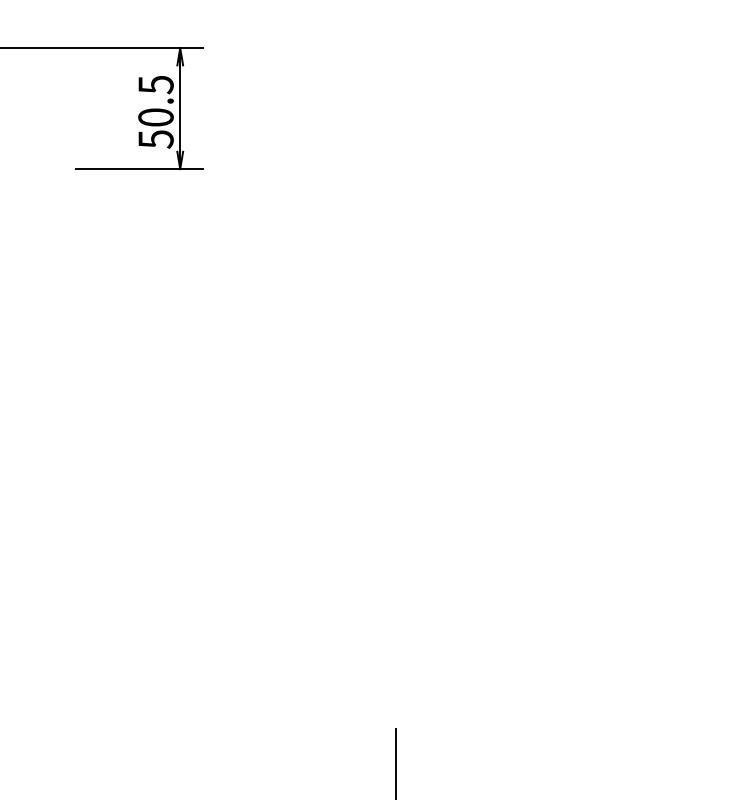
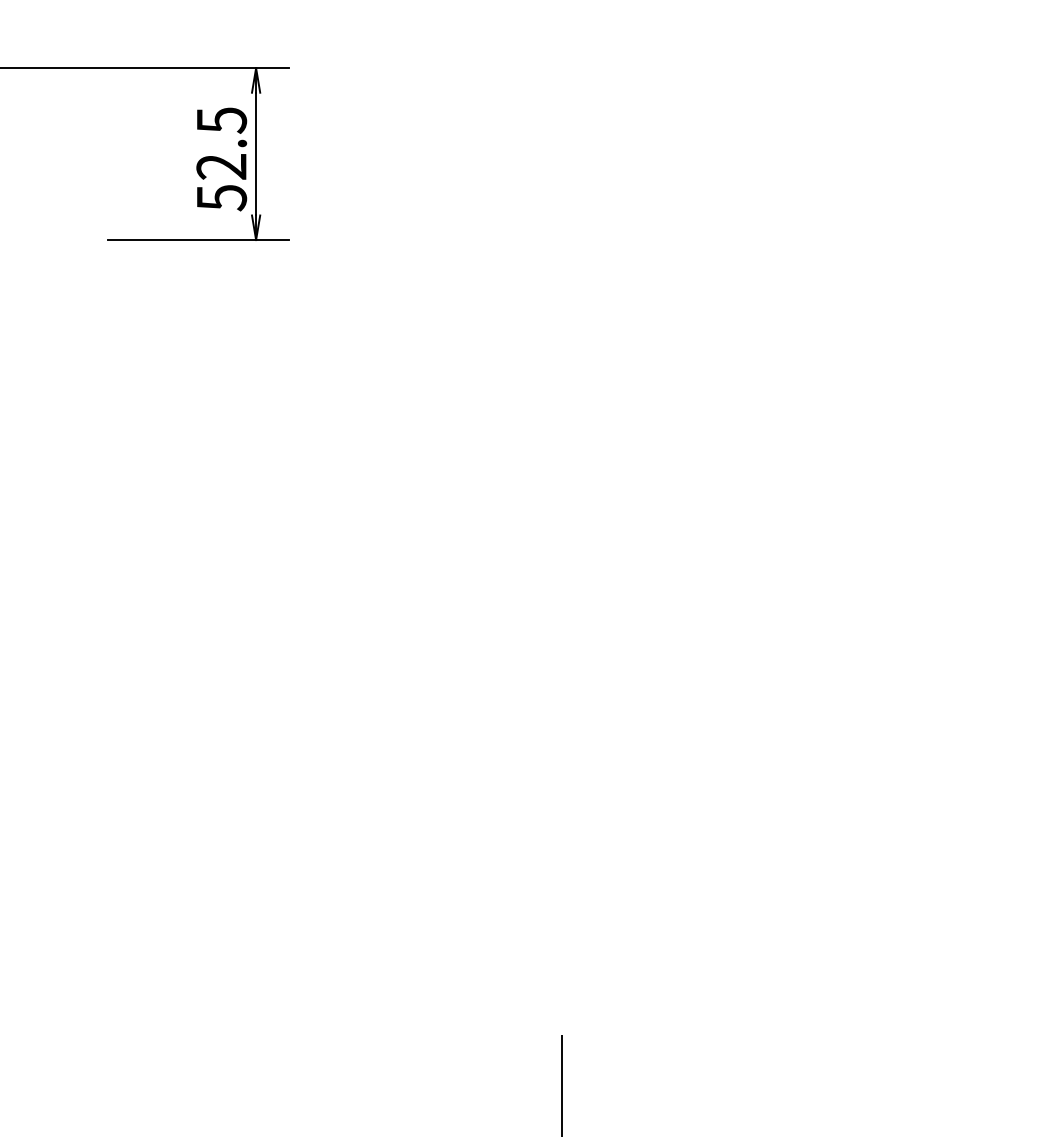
text: (155, 117) -> (221, 166), 50.5 -> 52.5

